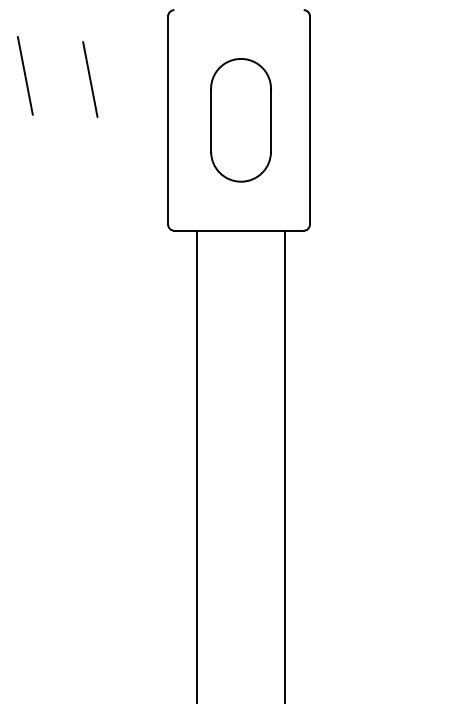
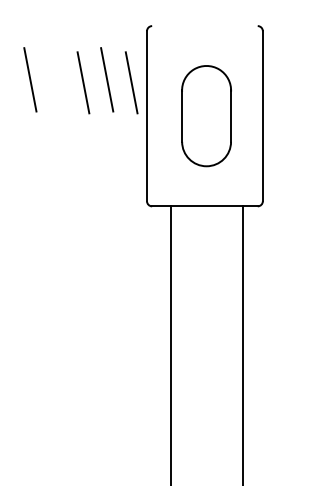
line: (119, 75) -> (107, 79), added
line: (149, 79) -> (131, 82), added

